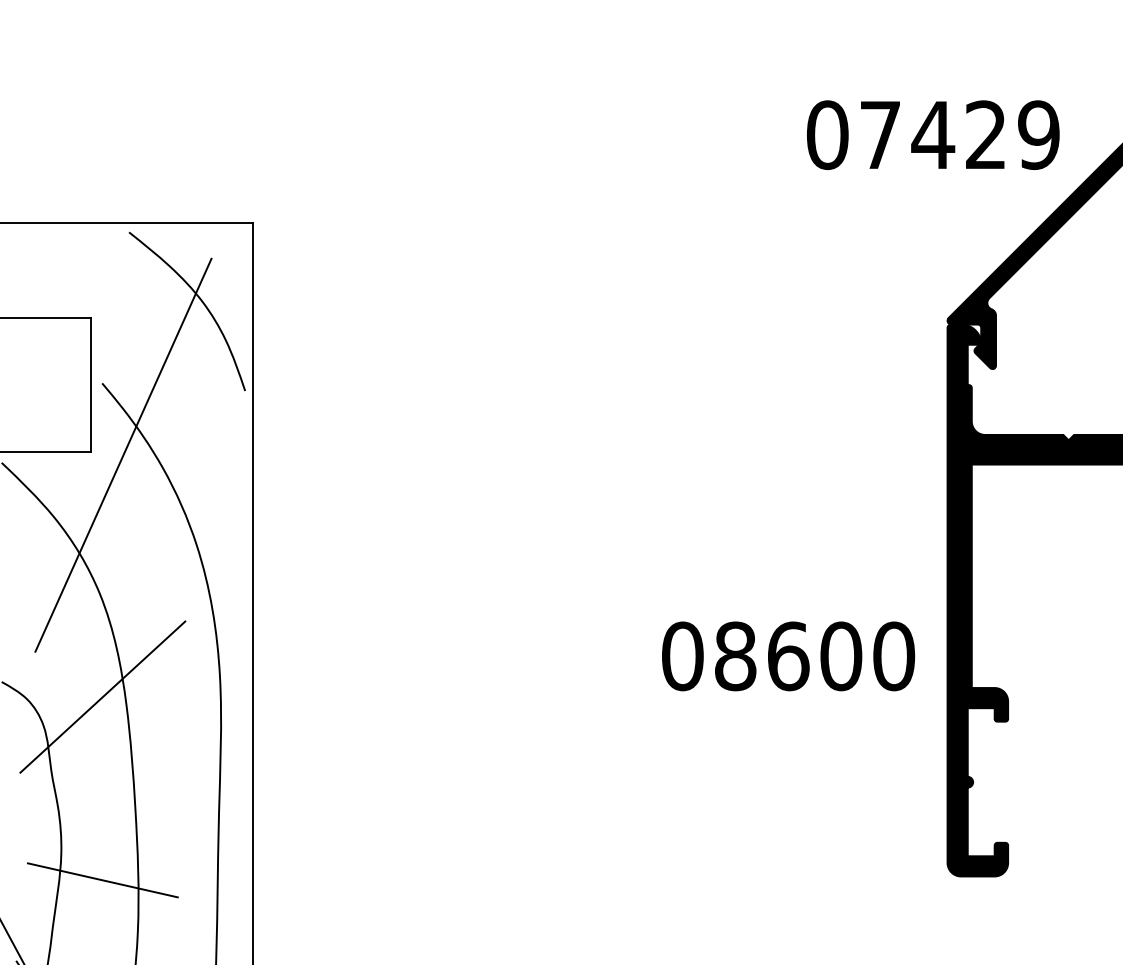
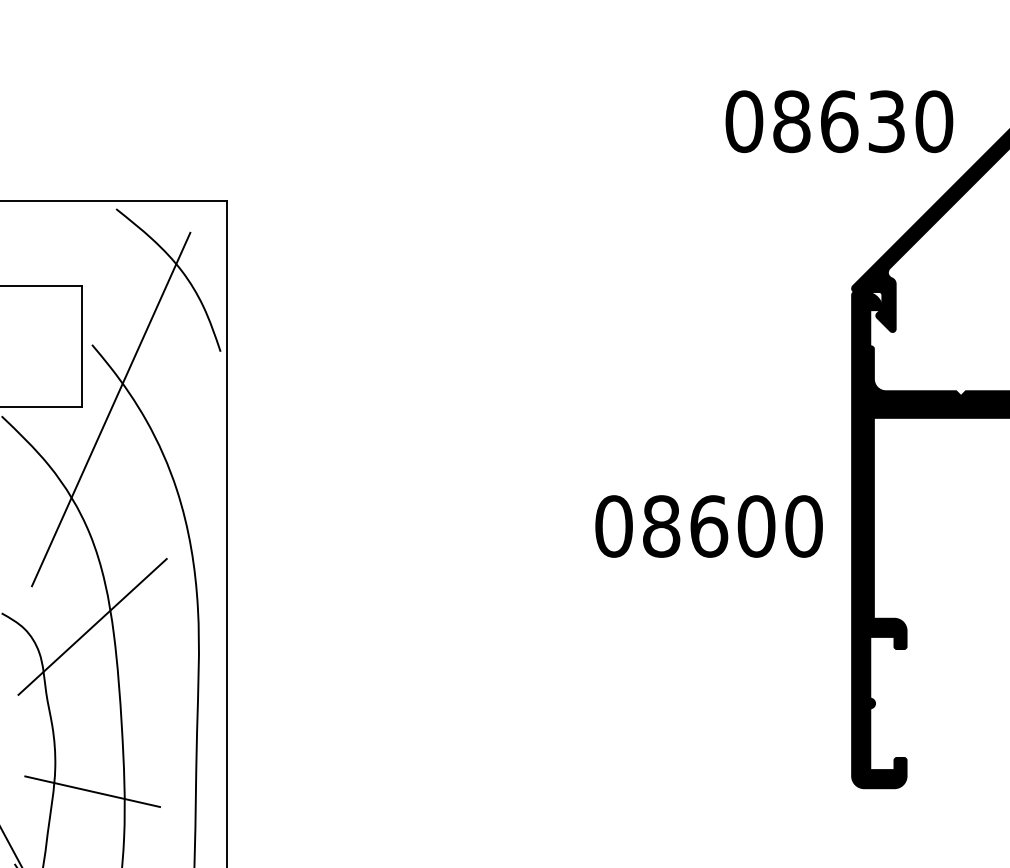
text: (959, 135) -> (862, 122), 07429 -> 08630
text: (788, 656) -> (709, 526), moved

